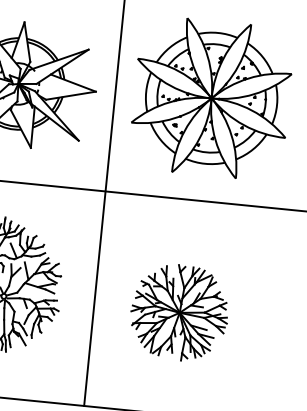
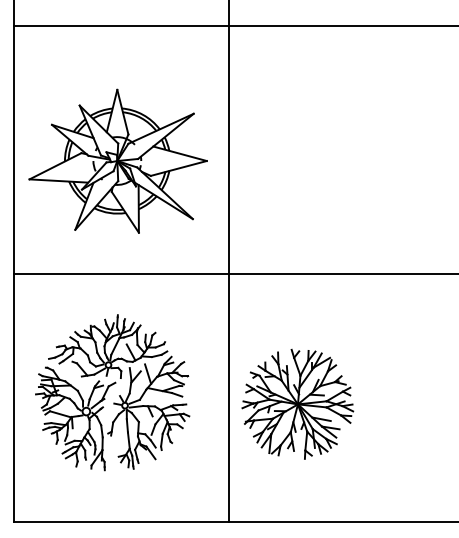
part: (211, 98) -> (339, 155), removed
part: (179, 312) -> (297, 403), moved

